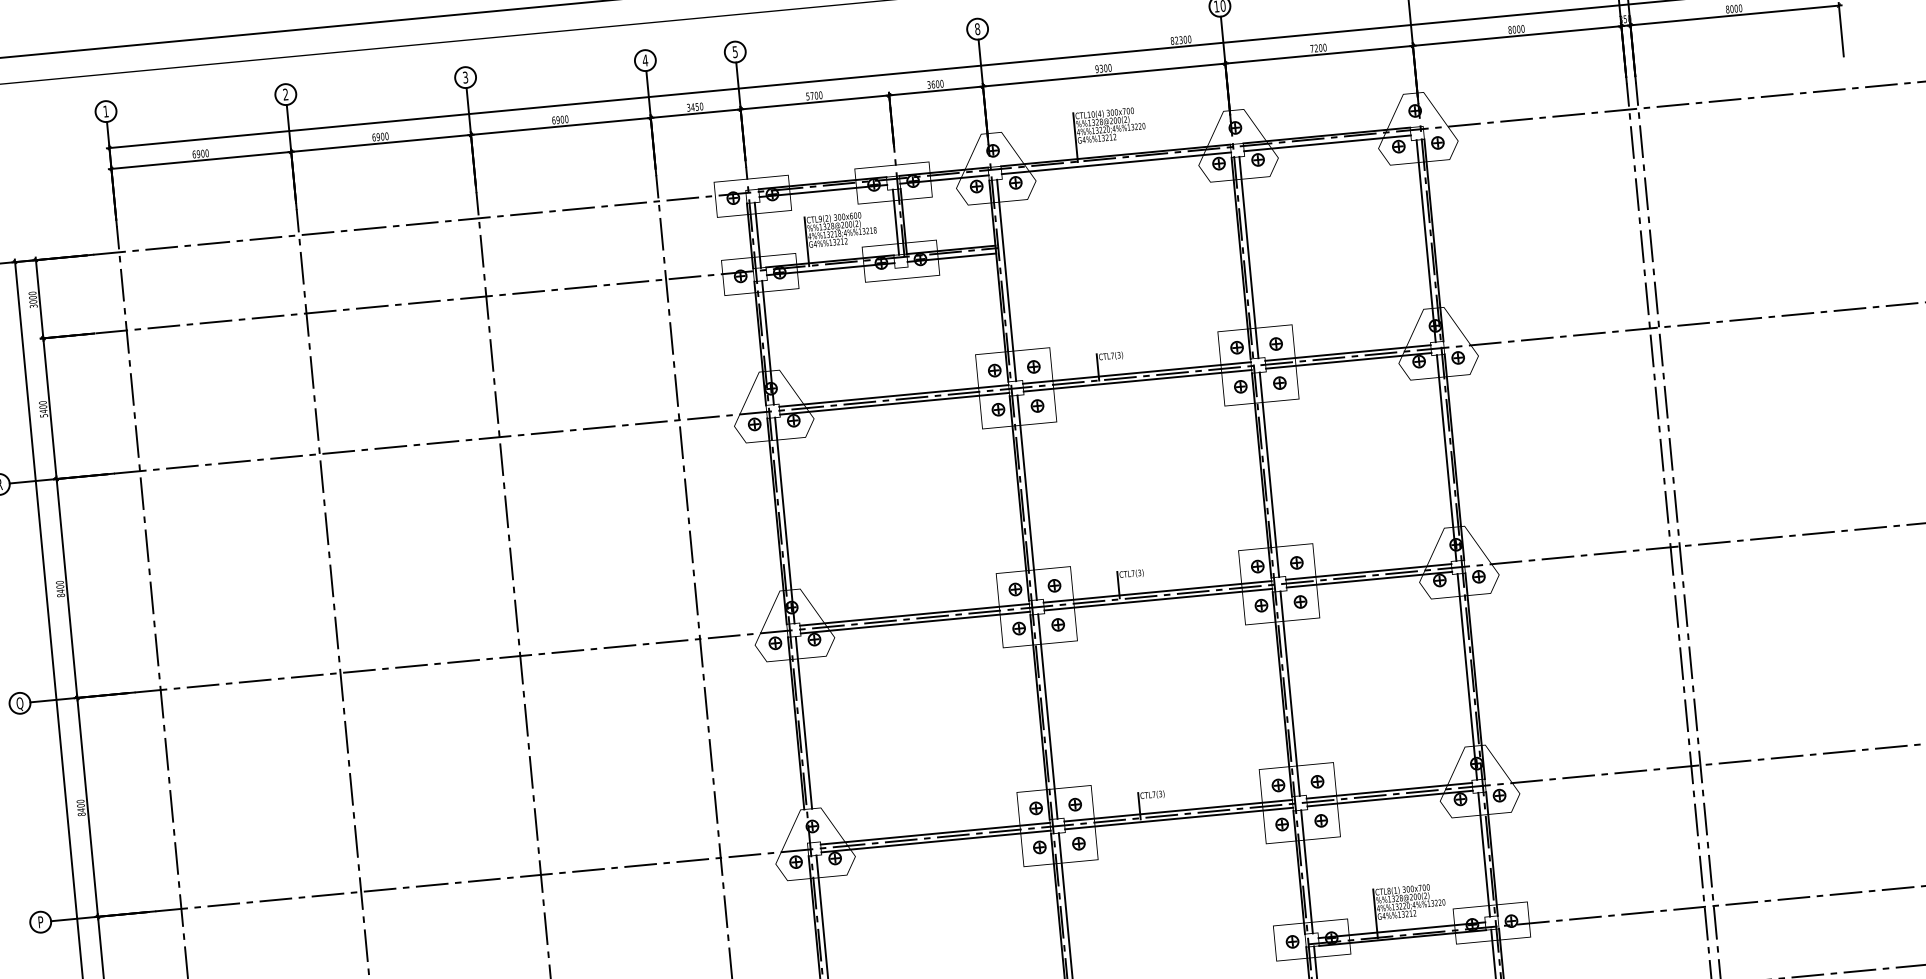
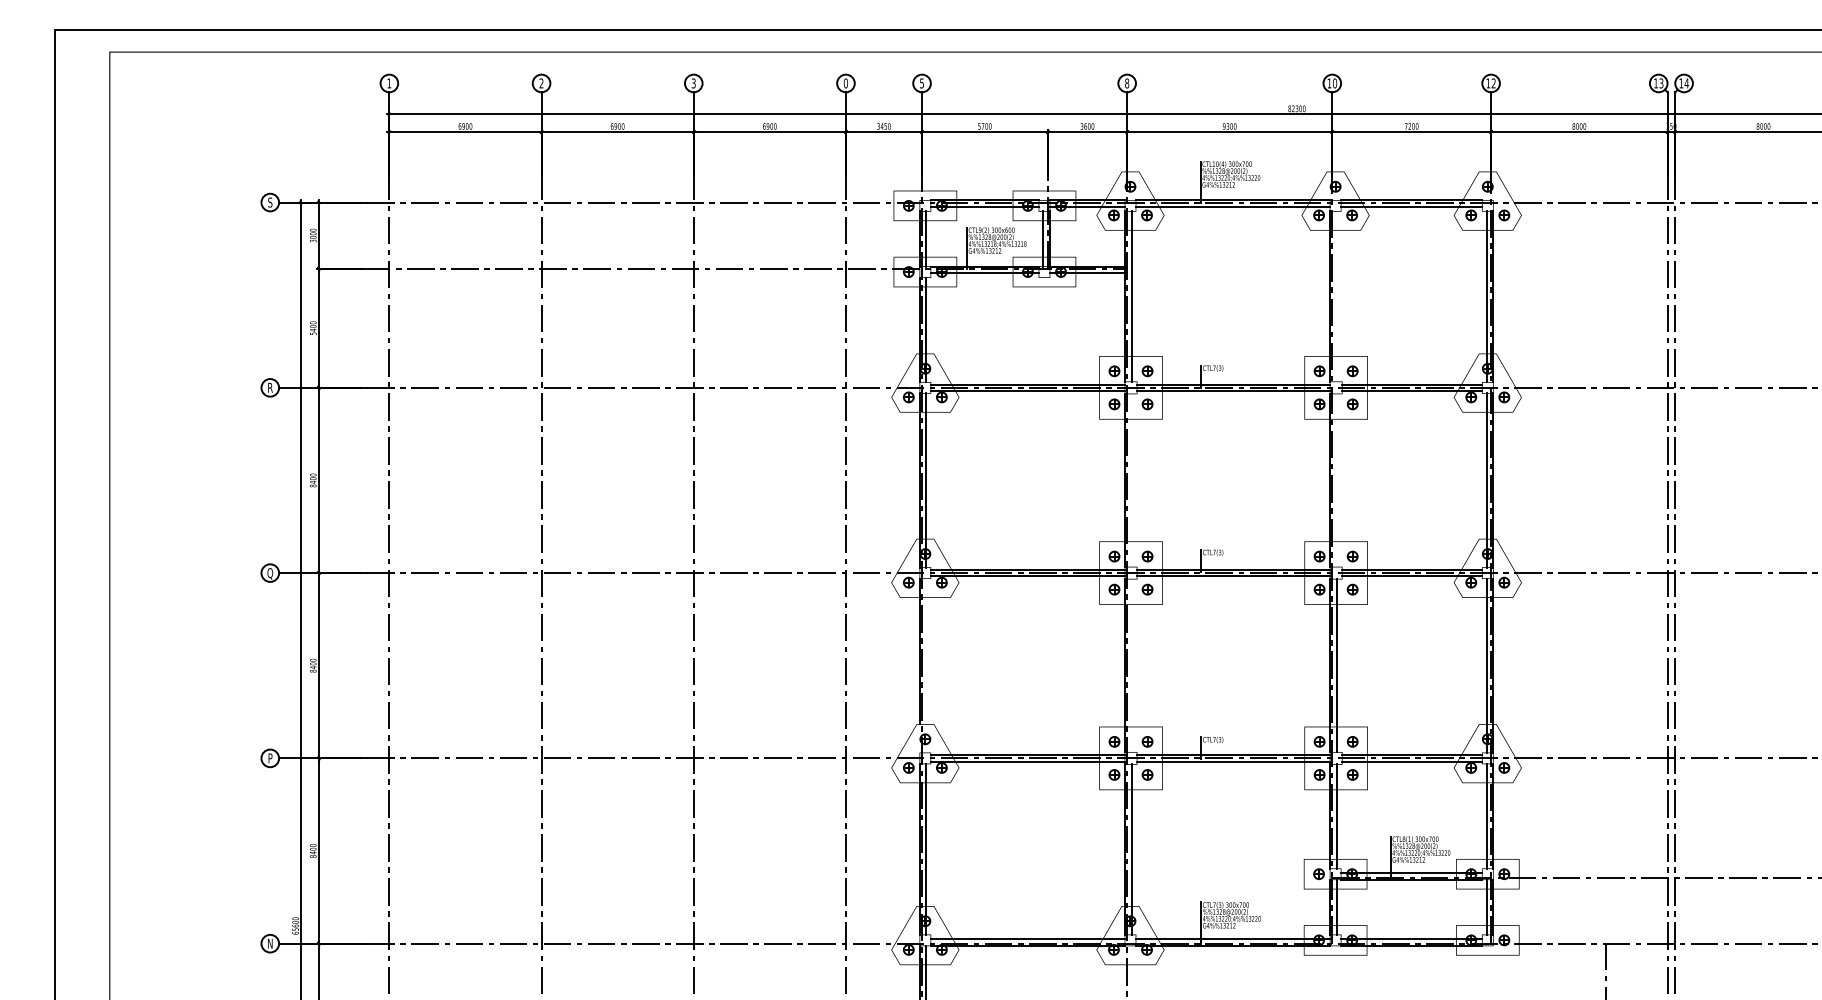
text: (644, 60) -> (845, 83), 4 -> 0
line: (1248, 257) -> (1336, 296), removed
line: (1269, 474) -> (1336, 480), removed
line: (1027, 497) -> (1131, 480), removed
line: (1047, 716) -> (1131, 665), removed
line: (803, 722) -> (926, 651), removed

